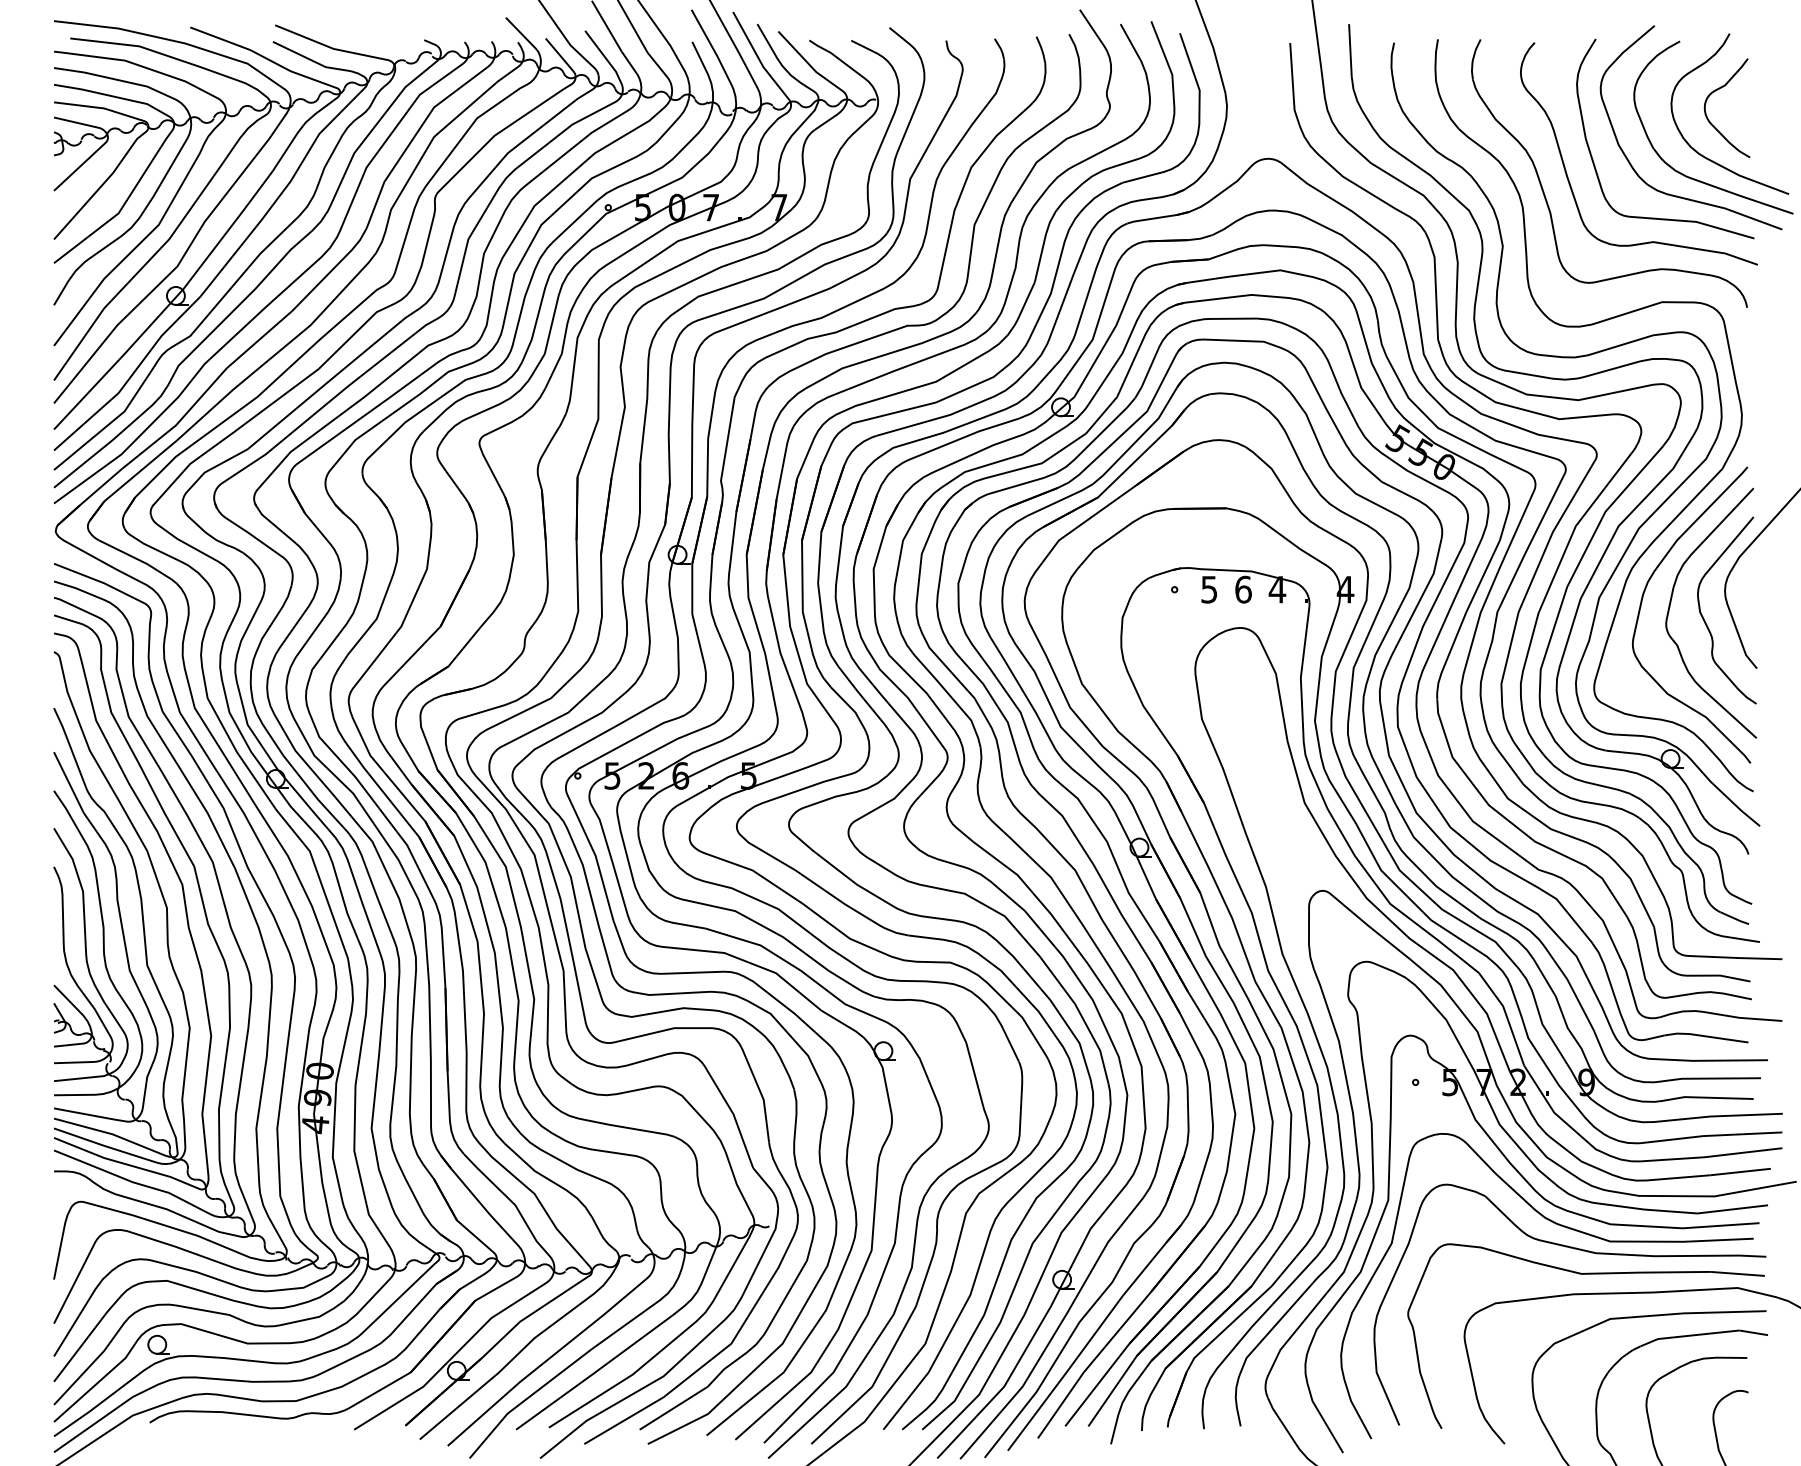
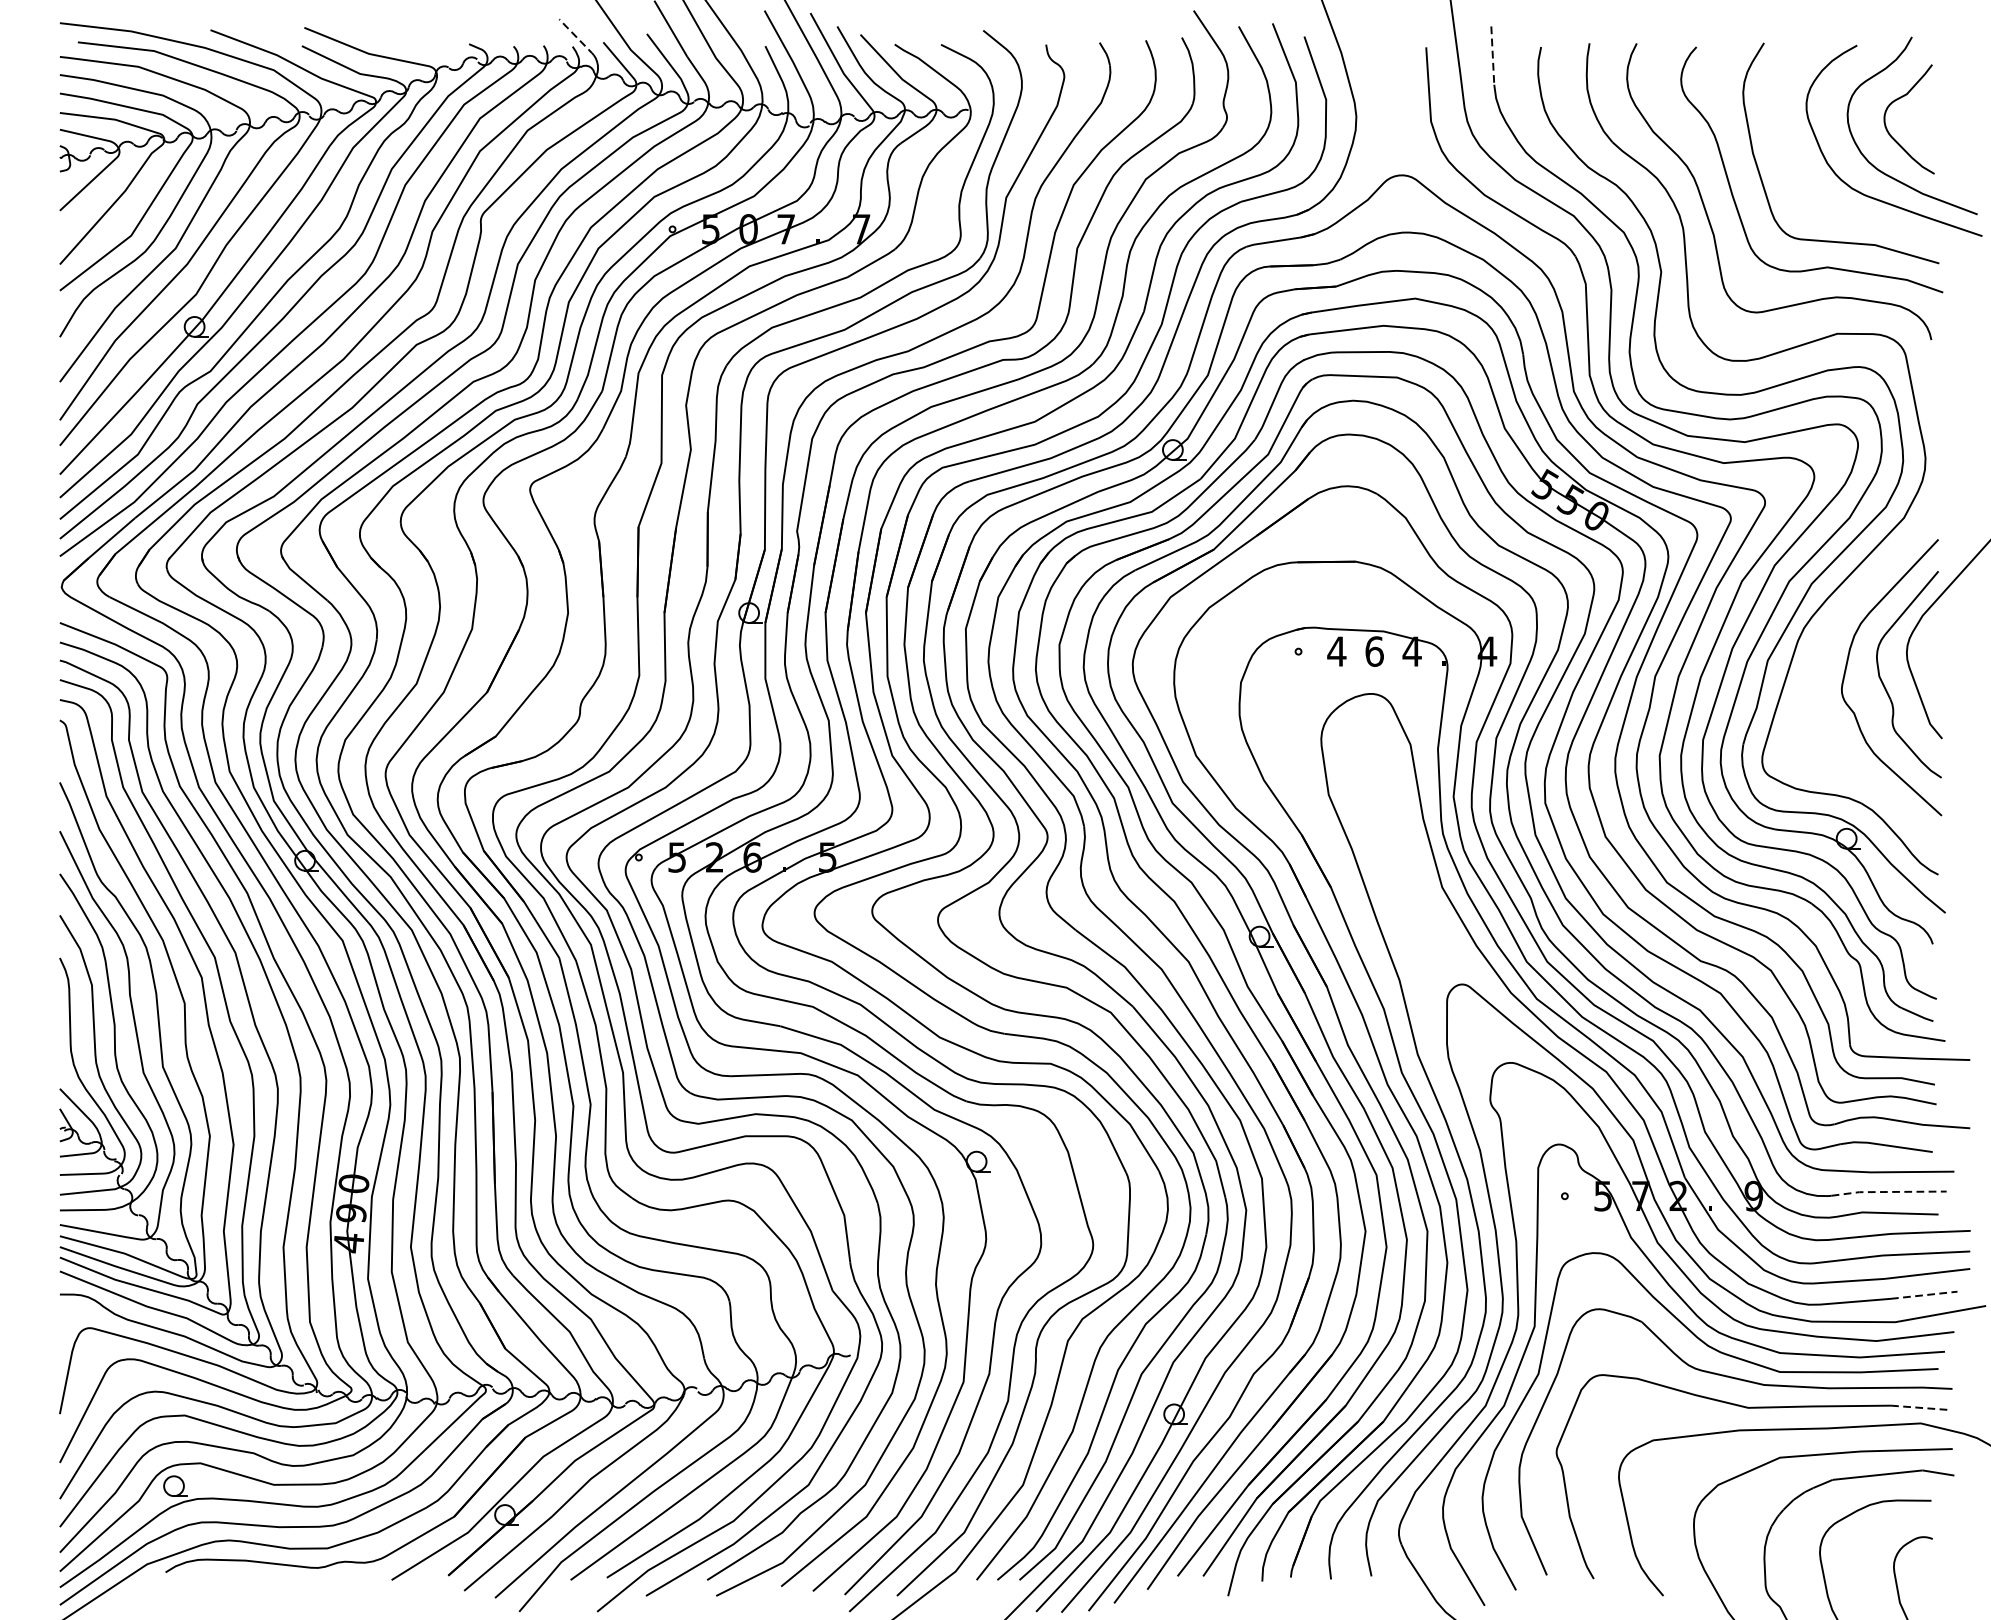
line: (521, 34) -> (576, 37), solid -> dashed
line: (1350, 50) -> (1492, 55), solid -> dashed
curve: (1673, 194) -> (1849, 214), removed
text: (1209, 589) -> (1337, 651), 5 -> 4
curve: (1642, 602) -> (1815, 665), removed
line: (1708, 1078) -> (1888, 1191), solid -> dashed
line: (1741, 1171) -> (1925, 1294), solid -> dashed
line: (1738, 1273) -> (1921, 1407), solid -> dashed

